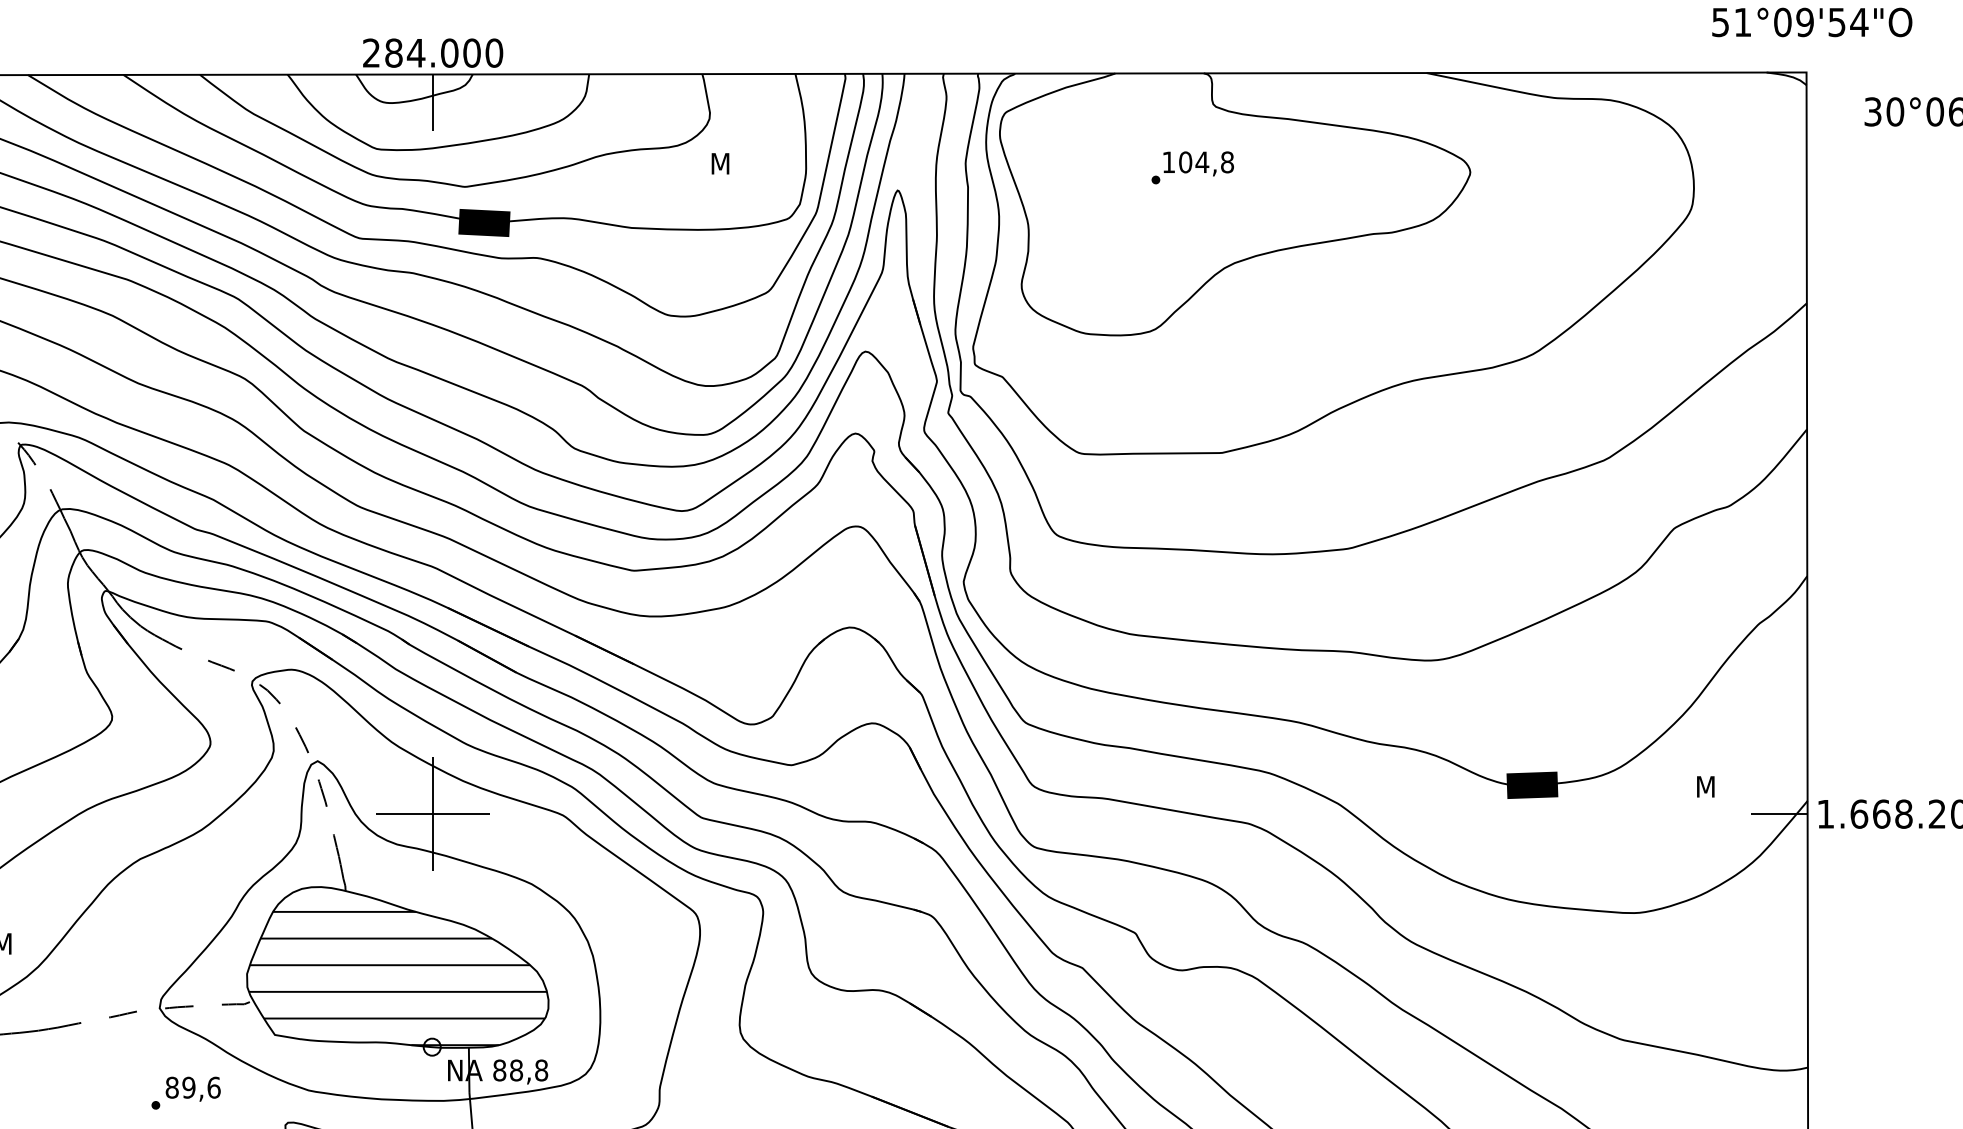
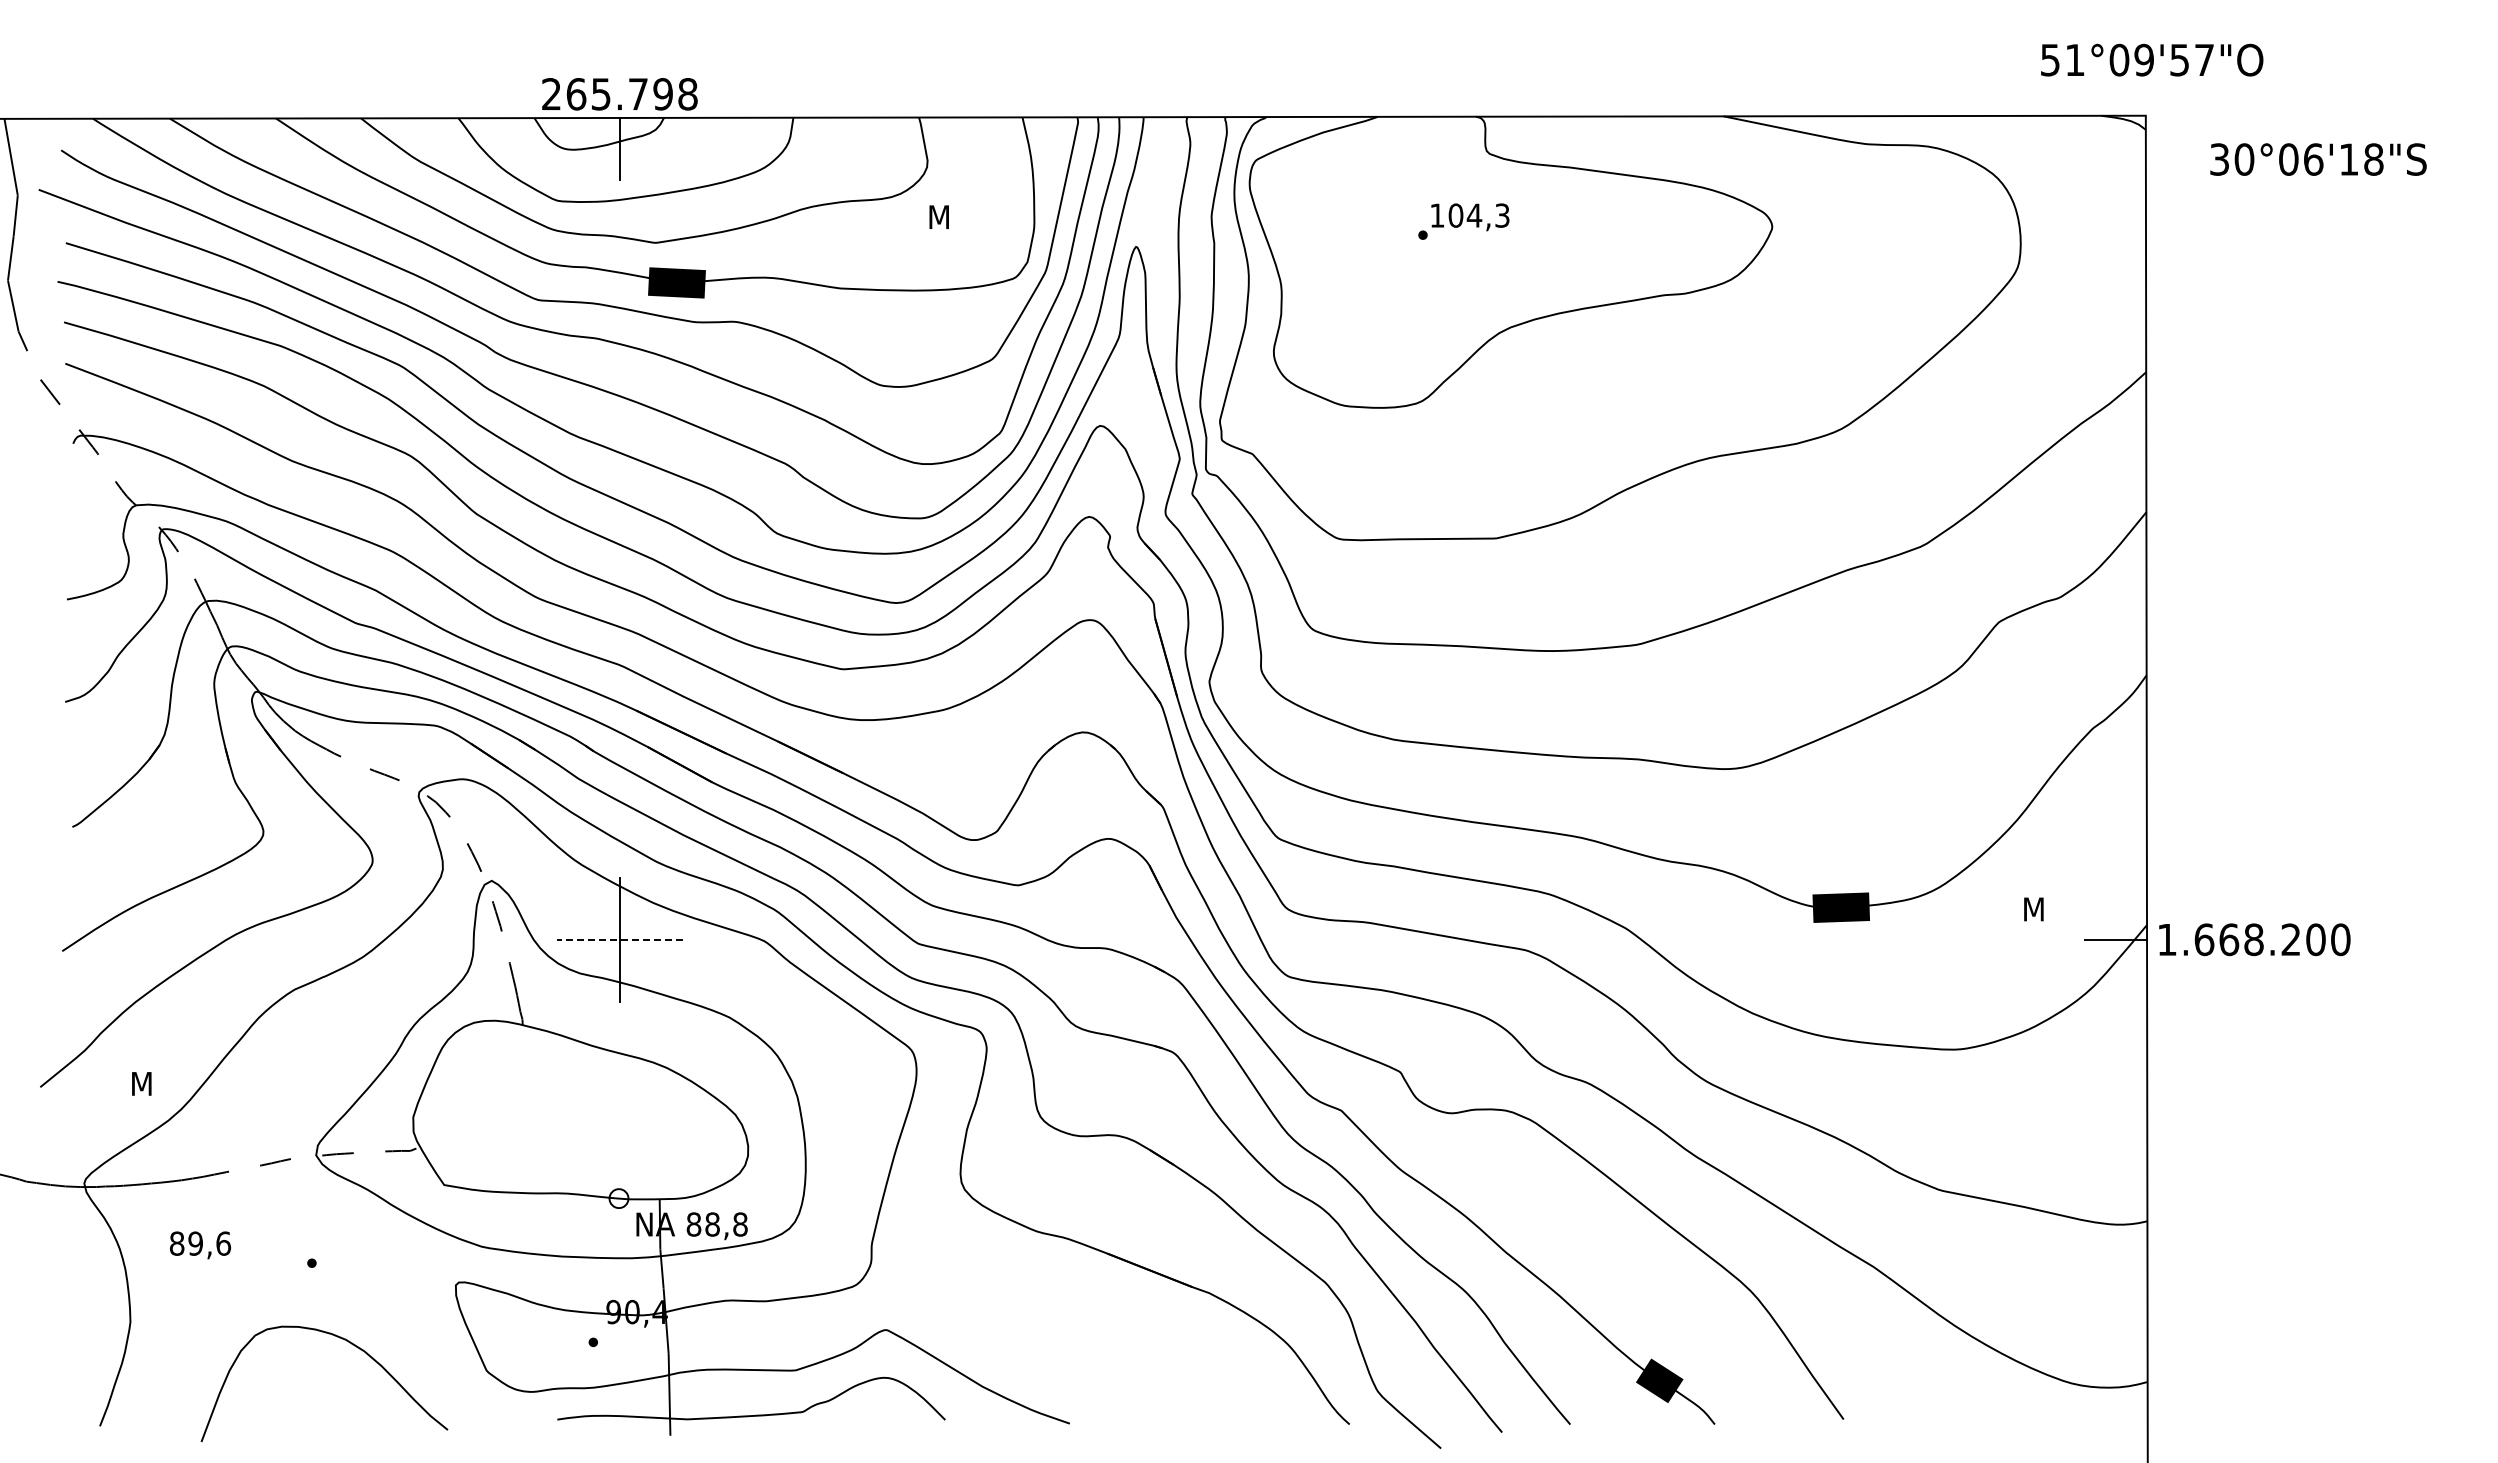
text: (1859, 21) -> (2204, 59), 51°09'54"O -> 51°09'57"O
text: (443, 53) -> (631, 94), 284.000 -> 265.798
text: (1227, 162) -> (1502, 215), 104,8 -> 104,3
line: (432, 813) -> (619, 939), solid -> dashed
hatch: (397, 978) -> (580, 1122), removed
text: (193, 1089) -> (200, 1245), moved

